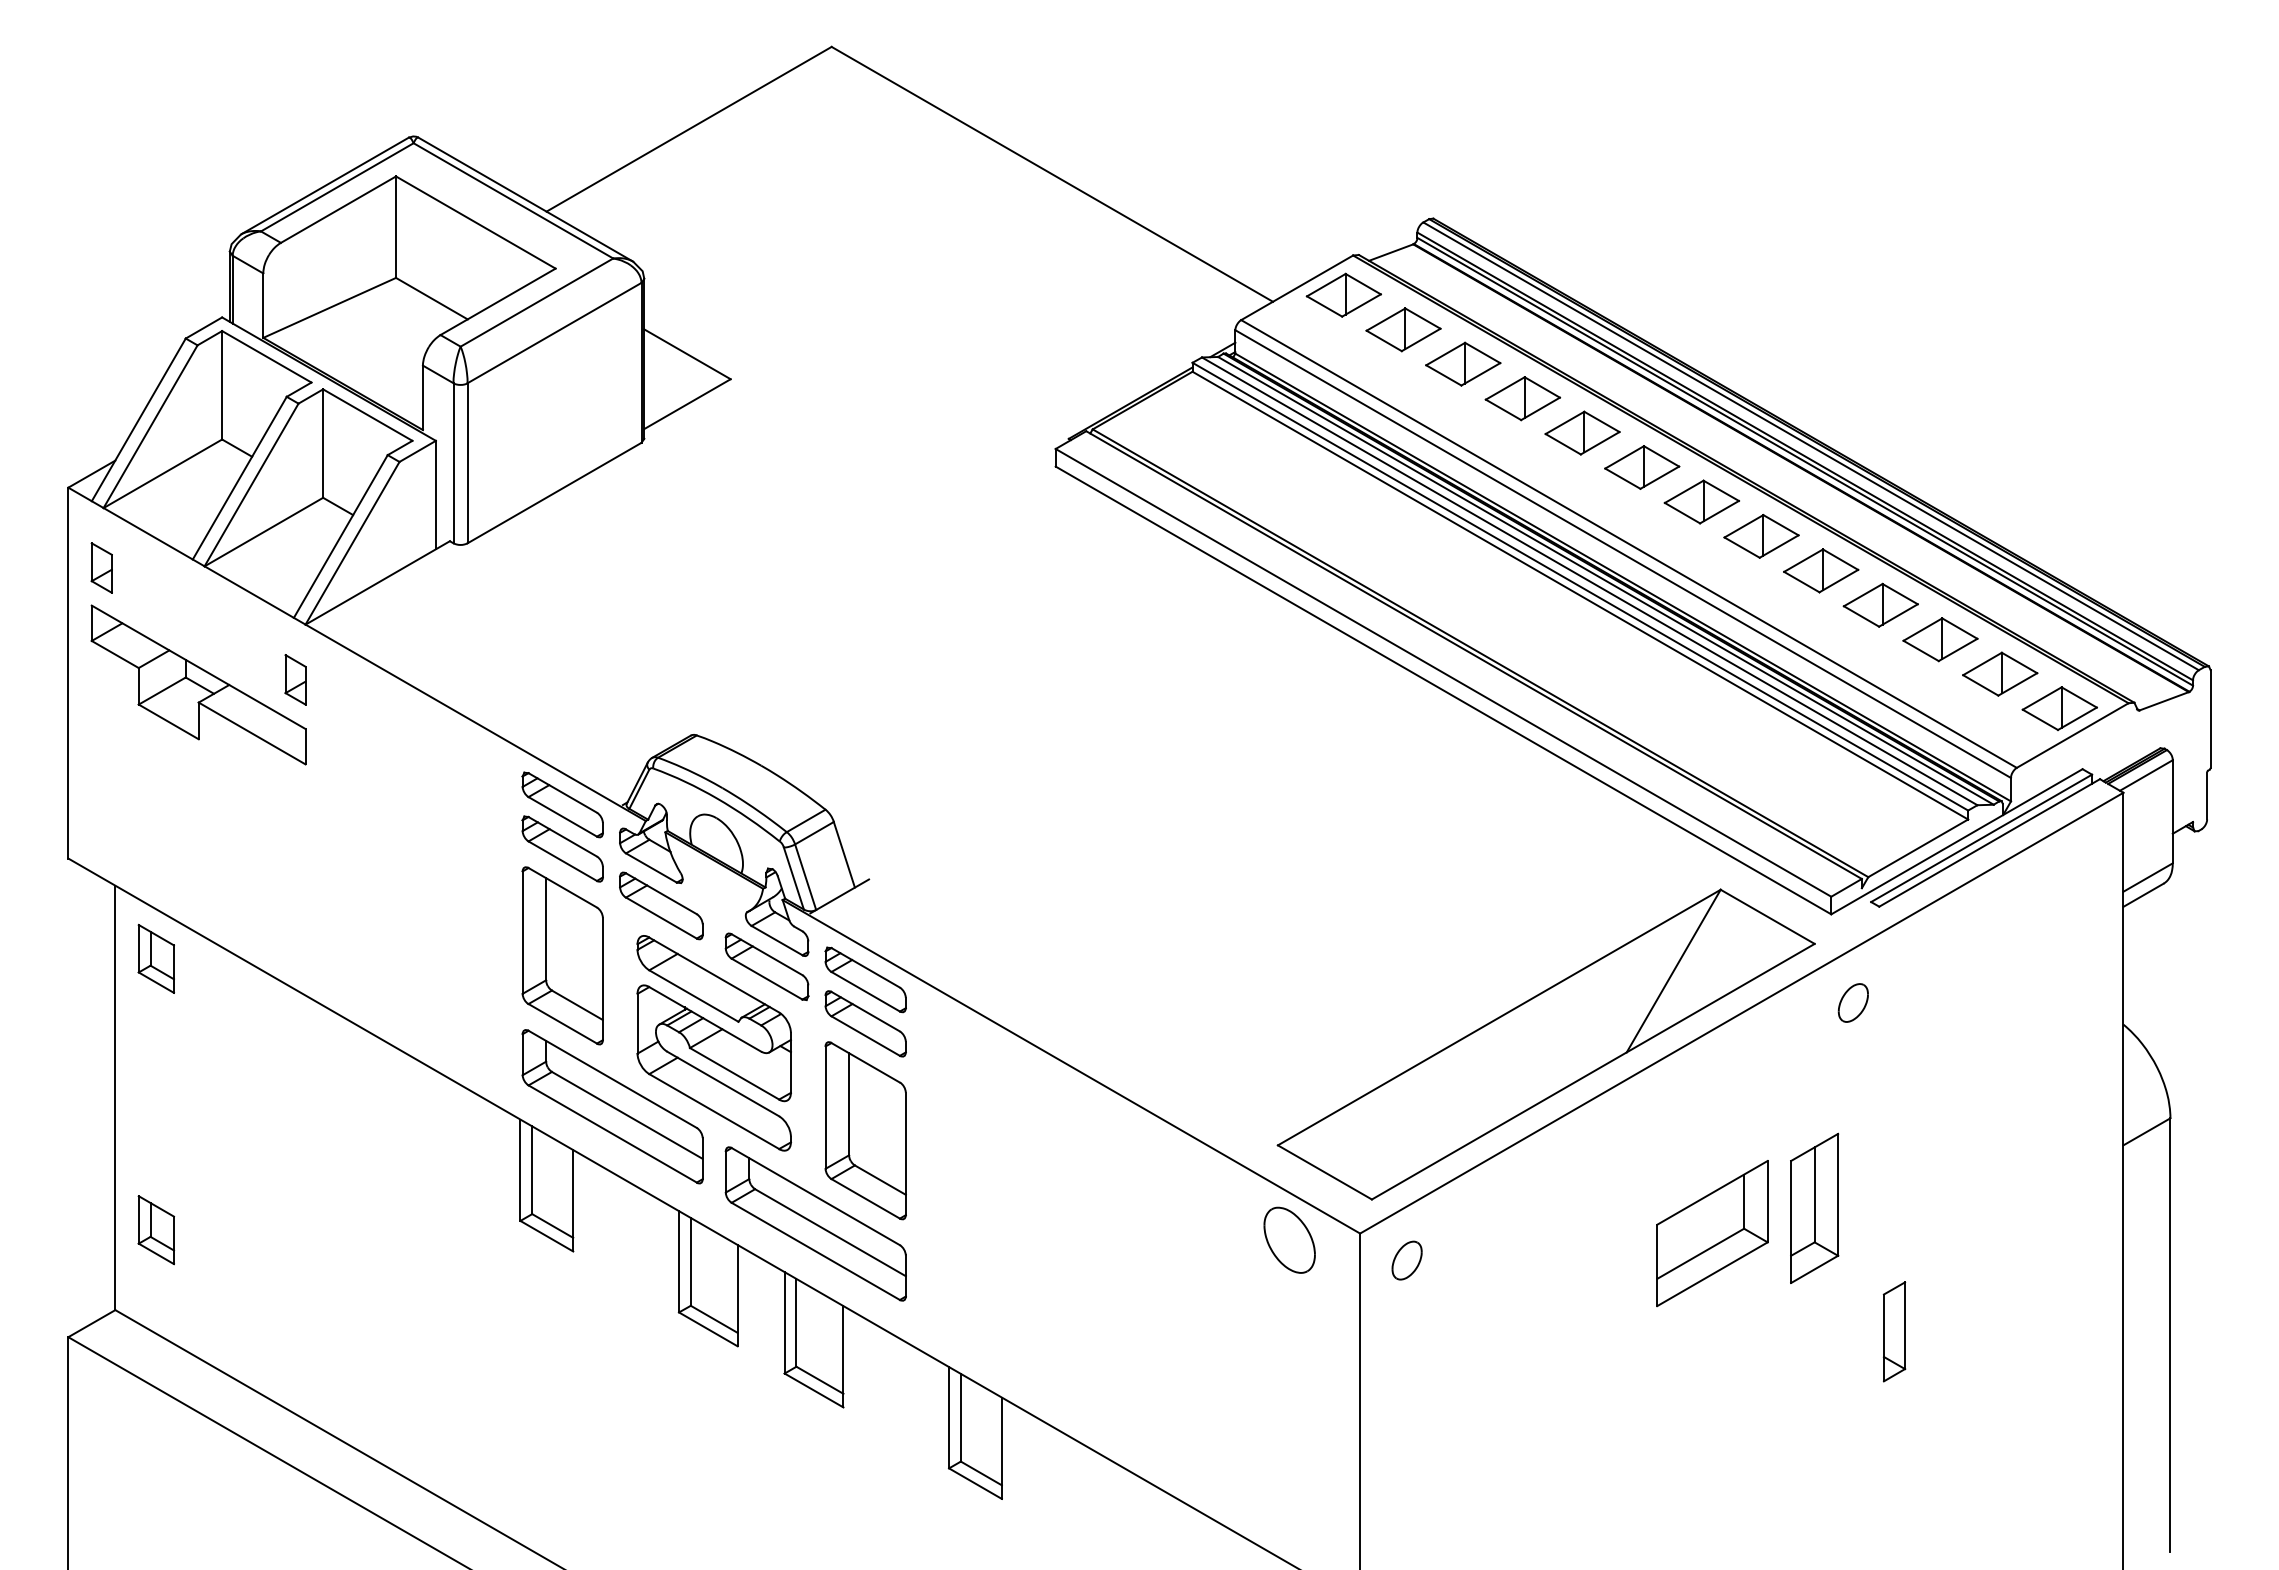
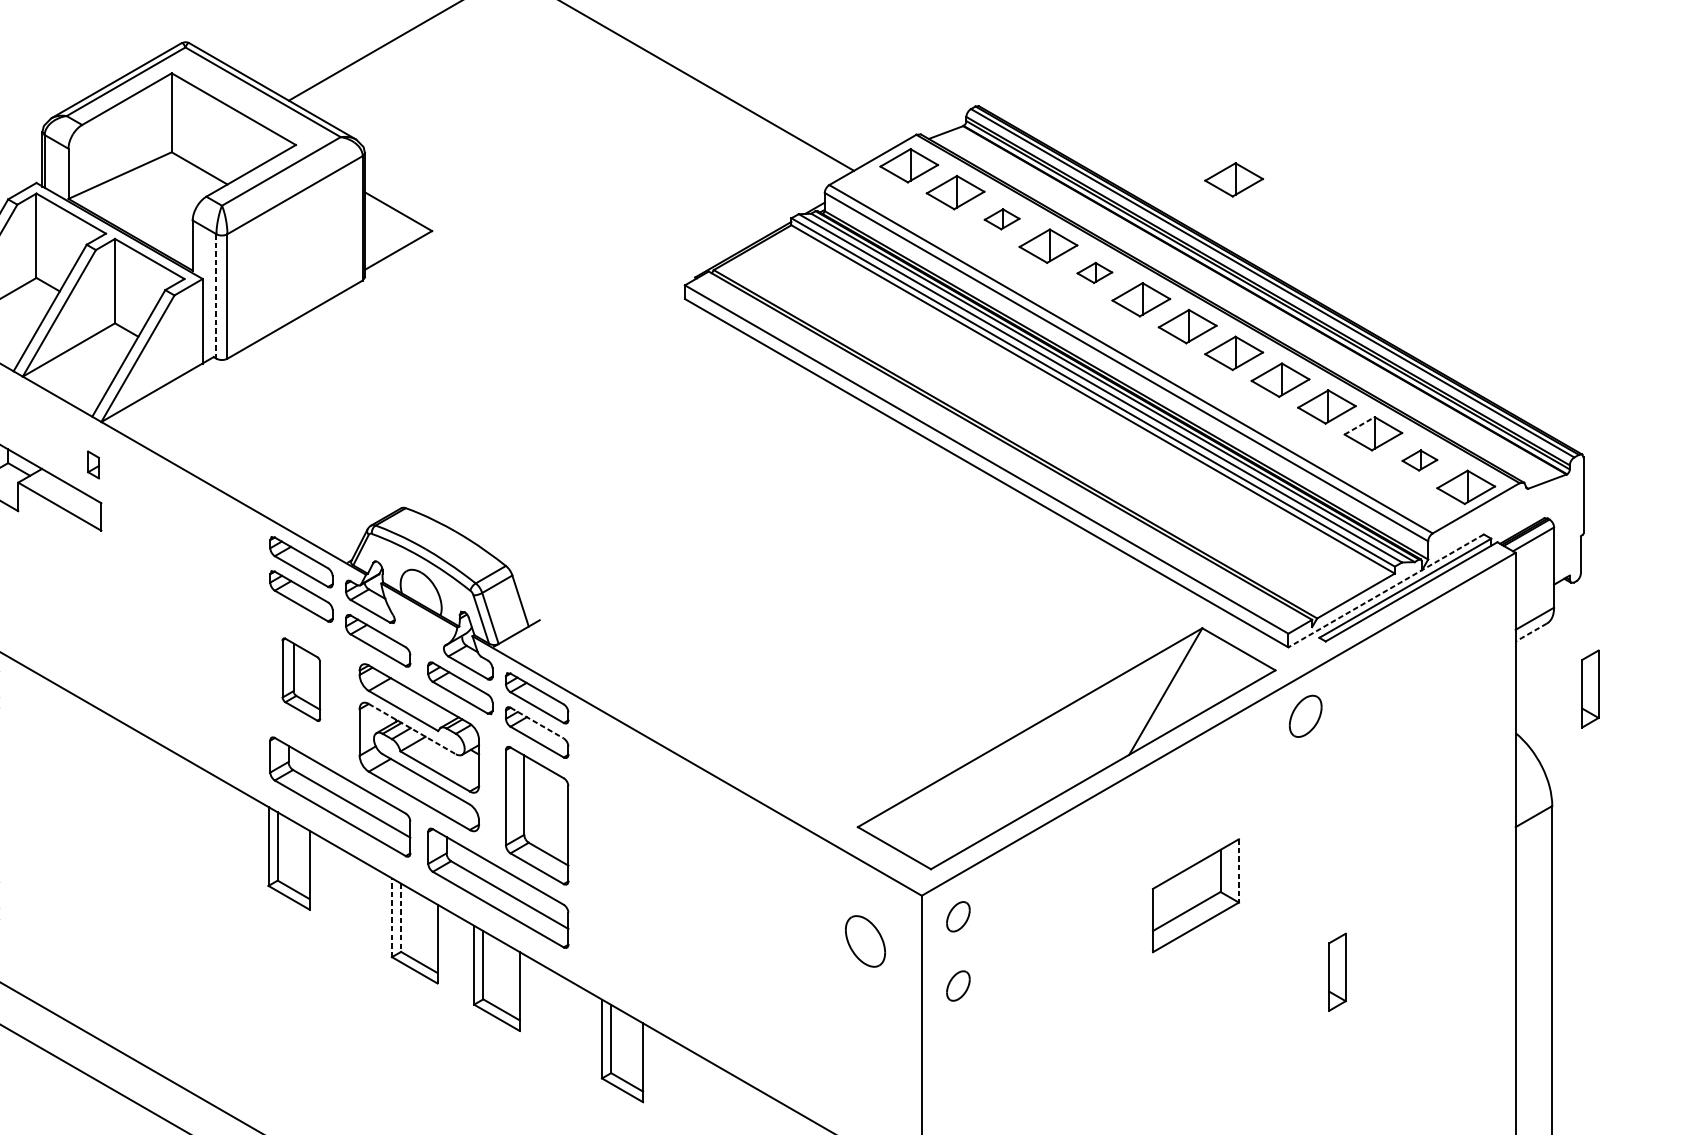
part: (1761, 313) -> (1234, 179), added
part: (1463, 363) -> (1002, 218), size x0.6
part: (1582, 432) -> (1094, 272), size x0.6
line: (453, 463) -> (216, 296), solid -> dashed
line: (1923, 629) -> (1360, 425), solid -> dashed
part: (2000, 673) -> (1420, 460), size x0.6
part: (295, 679) -> (93, 464), size x0.7
line: (1956, 842) -> (1385, 591), solid -> dashed
line: (2143, 895) -> (1531, 632), solid -> dashed
part: (562, 955) -> (301, 679), size x0.6
part: (2219, 967) -> (1590, 688), added
part: (1852, 1002) -> (1304, 715), size x1.4
line: (865, 1011) -> (537, 722), solid -> dashed
line: (705, 1019) -> (412, 729), solid -> dashed
line: (1767, 1201) -> (1238, 870), solid -> dashed
part: (1814, 1207) -> (1275, 875), removed
part: (1289, 1239) -> (865, 940), moved
line: (679, 1261) -> (392, 917), solid -> dashed
line: (690, 1261) -> (400, 917), solid -> dashed
part: (1406, 1349) -> (957, 985), added

